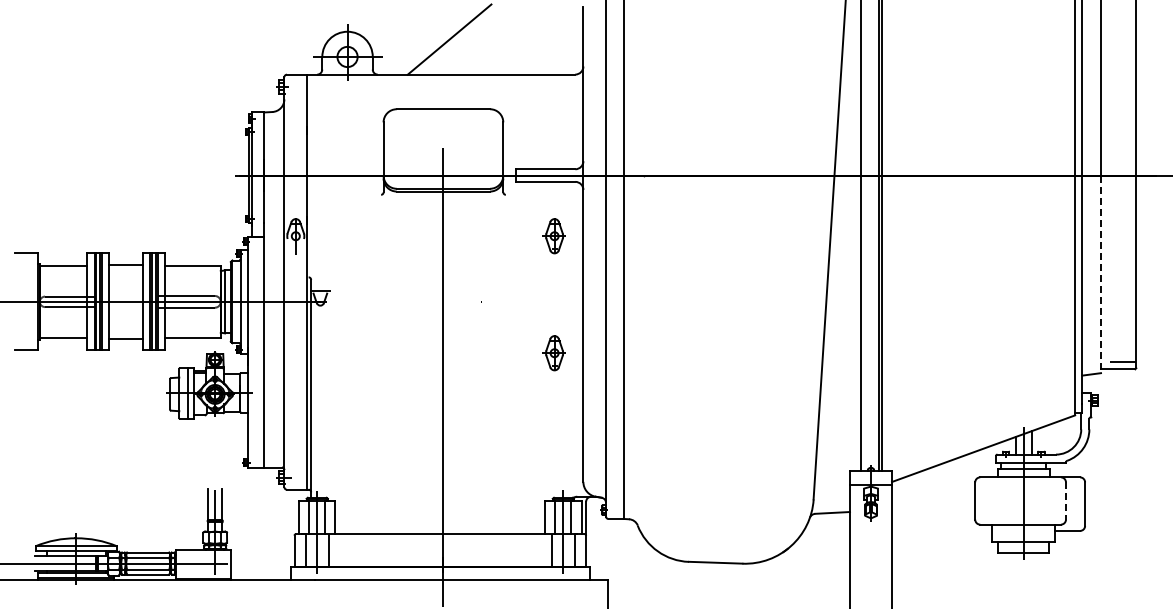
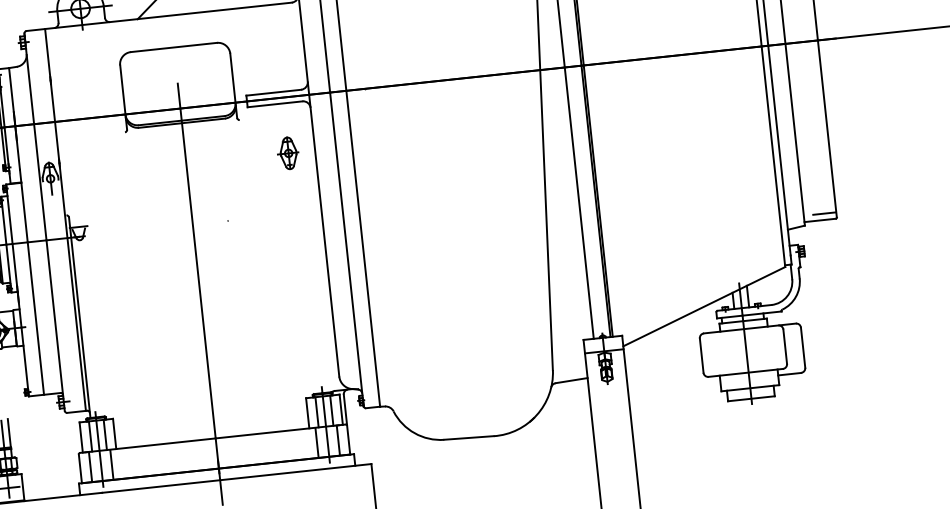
line: (1101, 274) -> (795, 134), dashed -> solid
part: (553, 353) -> (299, 261), removed
line: (1065, 501) -> (784, 347), dashed -> solid

